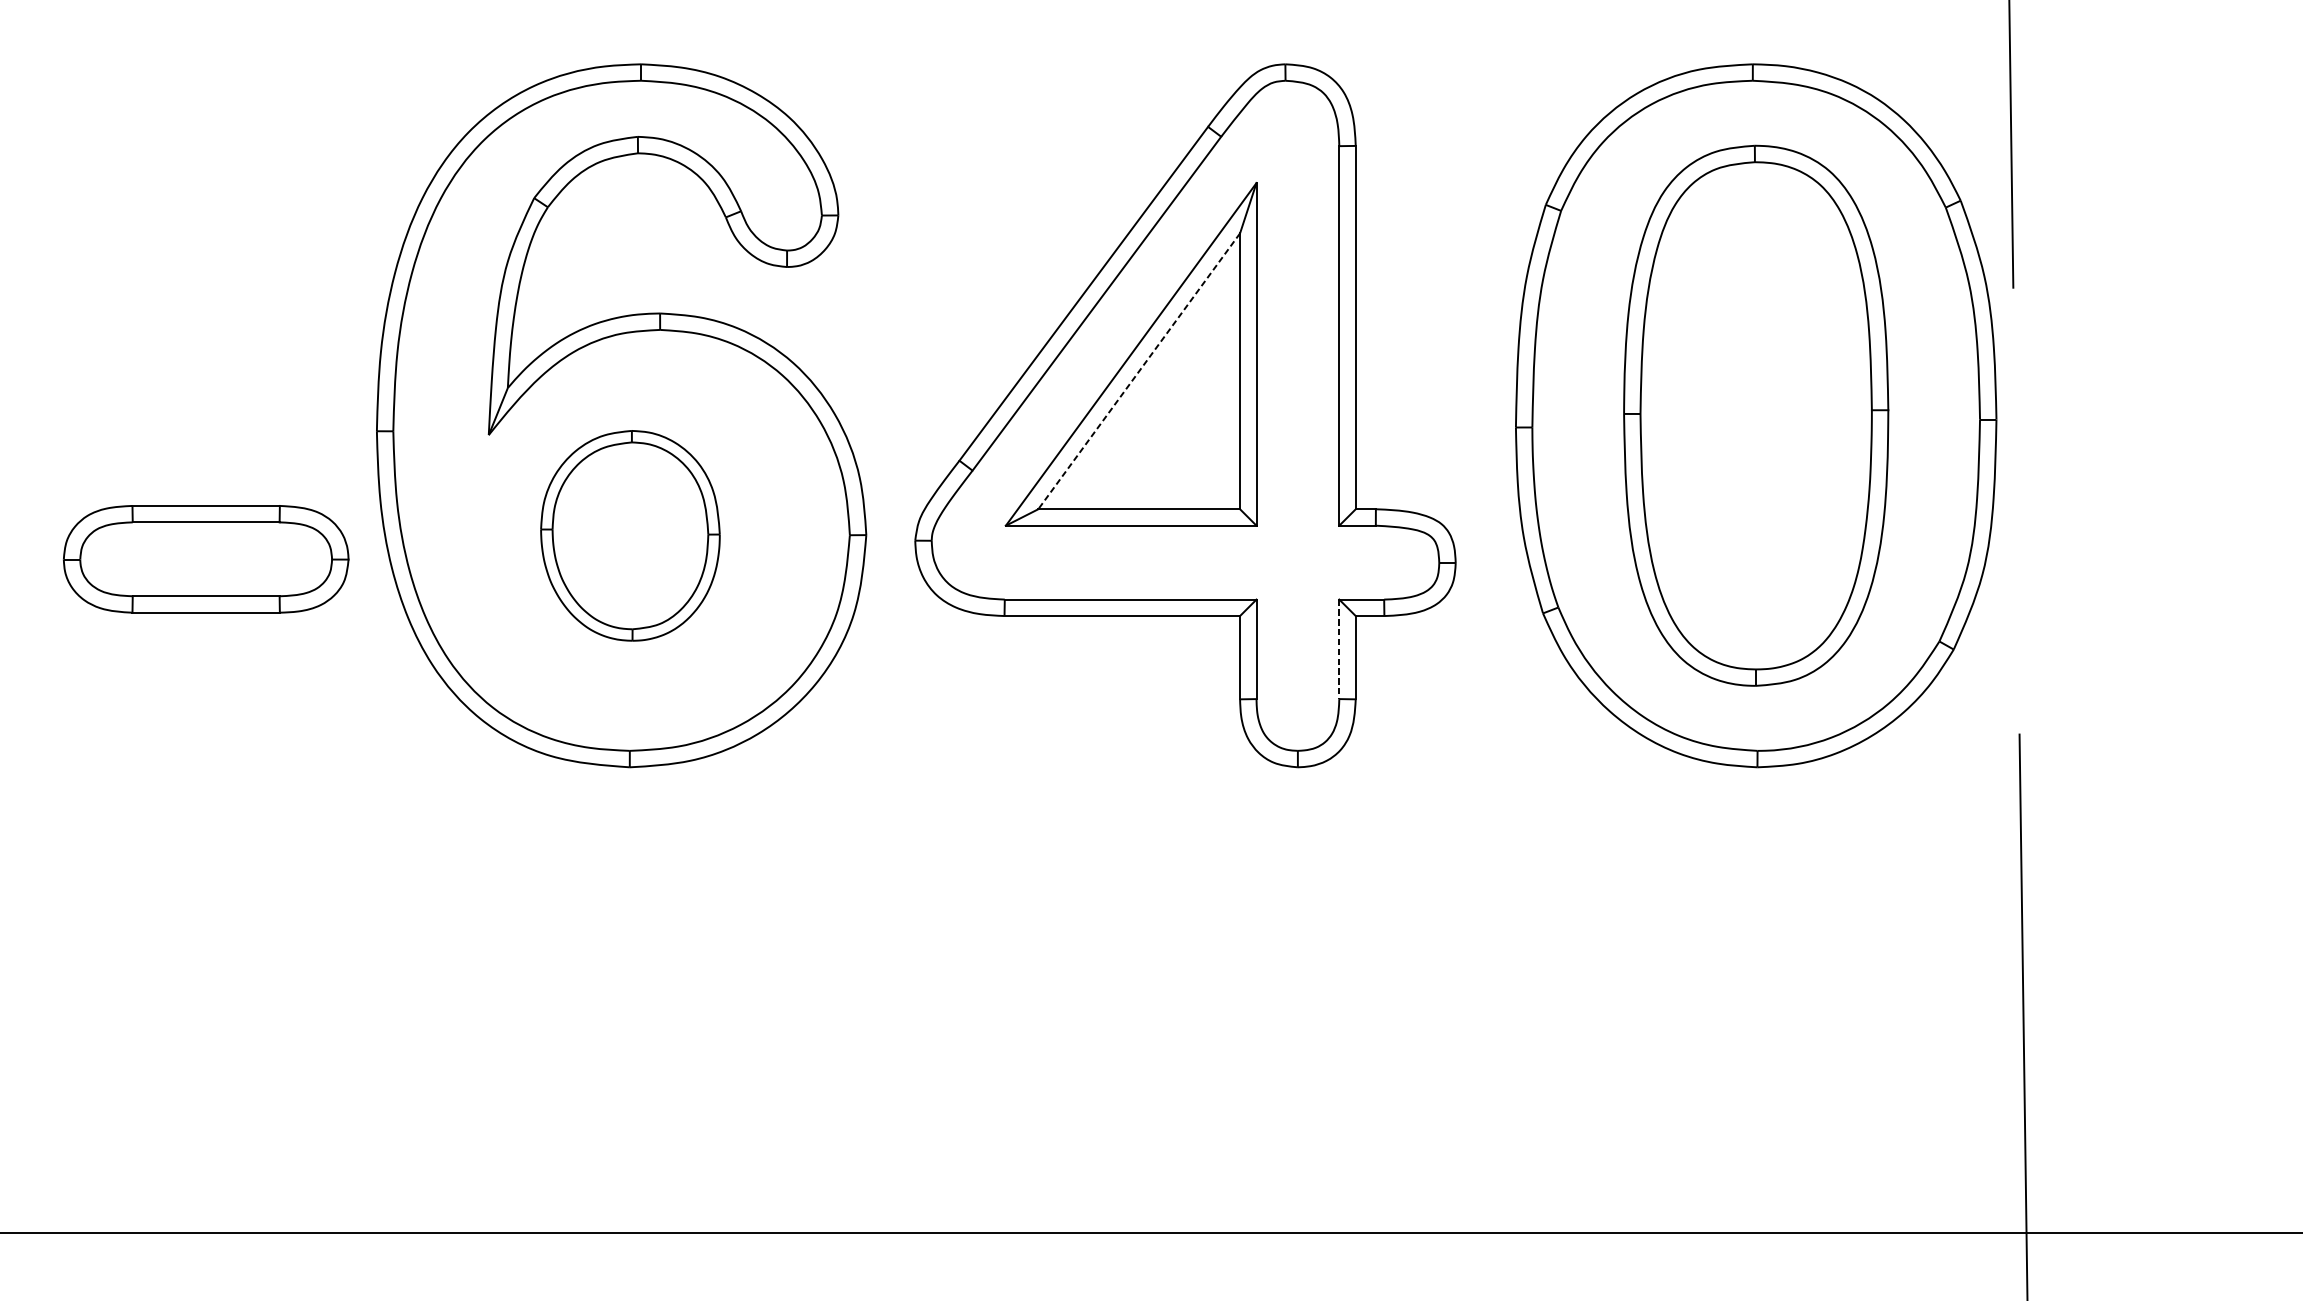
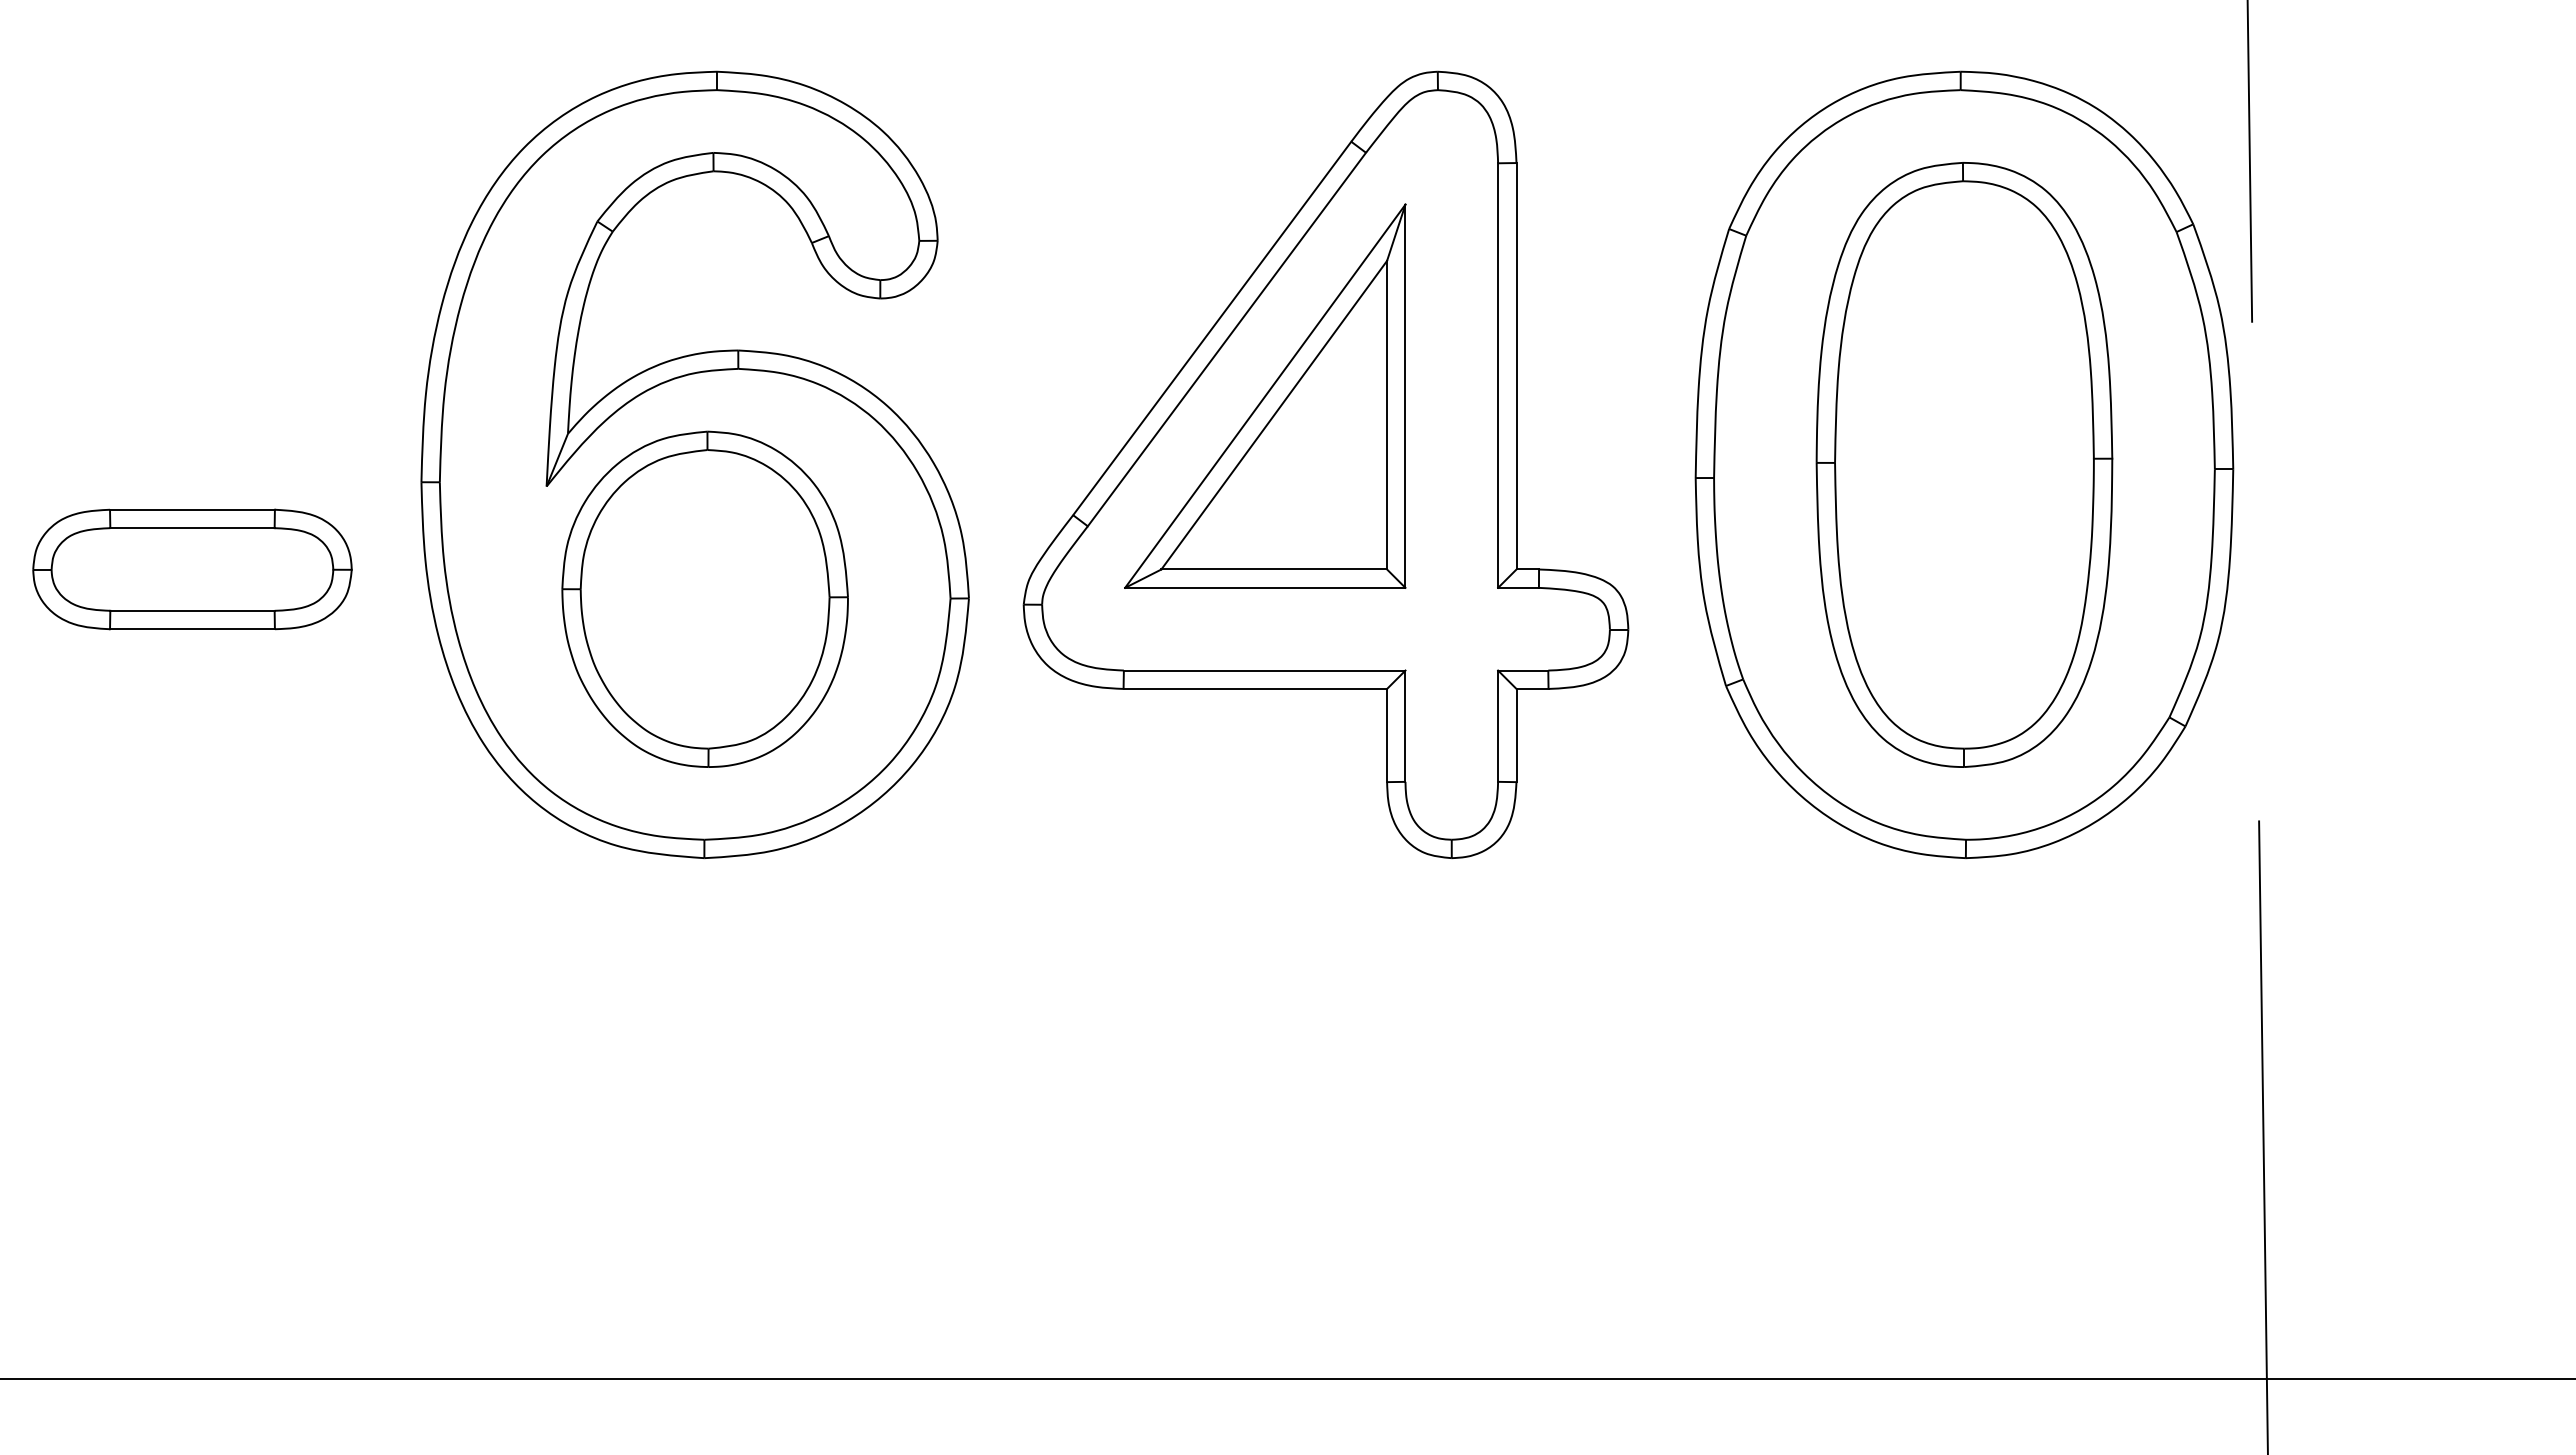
line: (1138, 371) -> (1273, 415), dashed -> solid
part: (629, 535) -> (704, 598), size x1.43
part: (206, 559) -> (192, 569), moved
line: (1339, 649) -> (1498, 726), dashed -> solid

